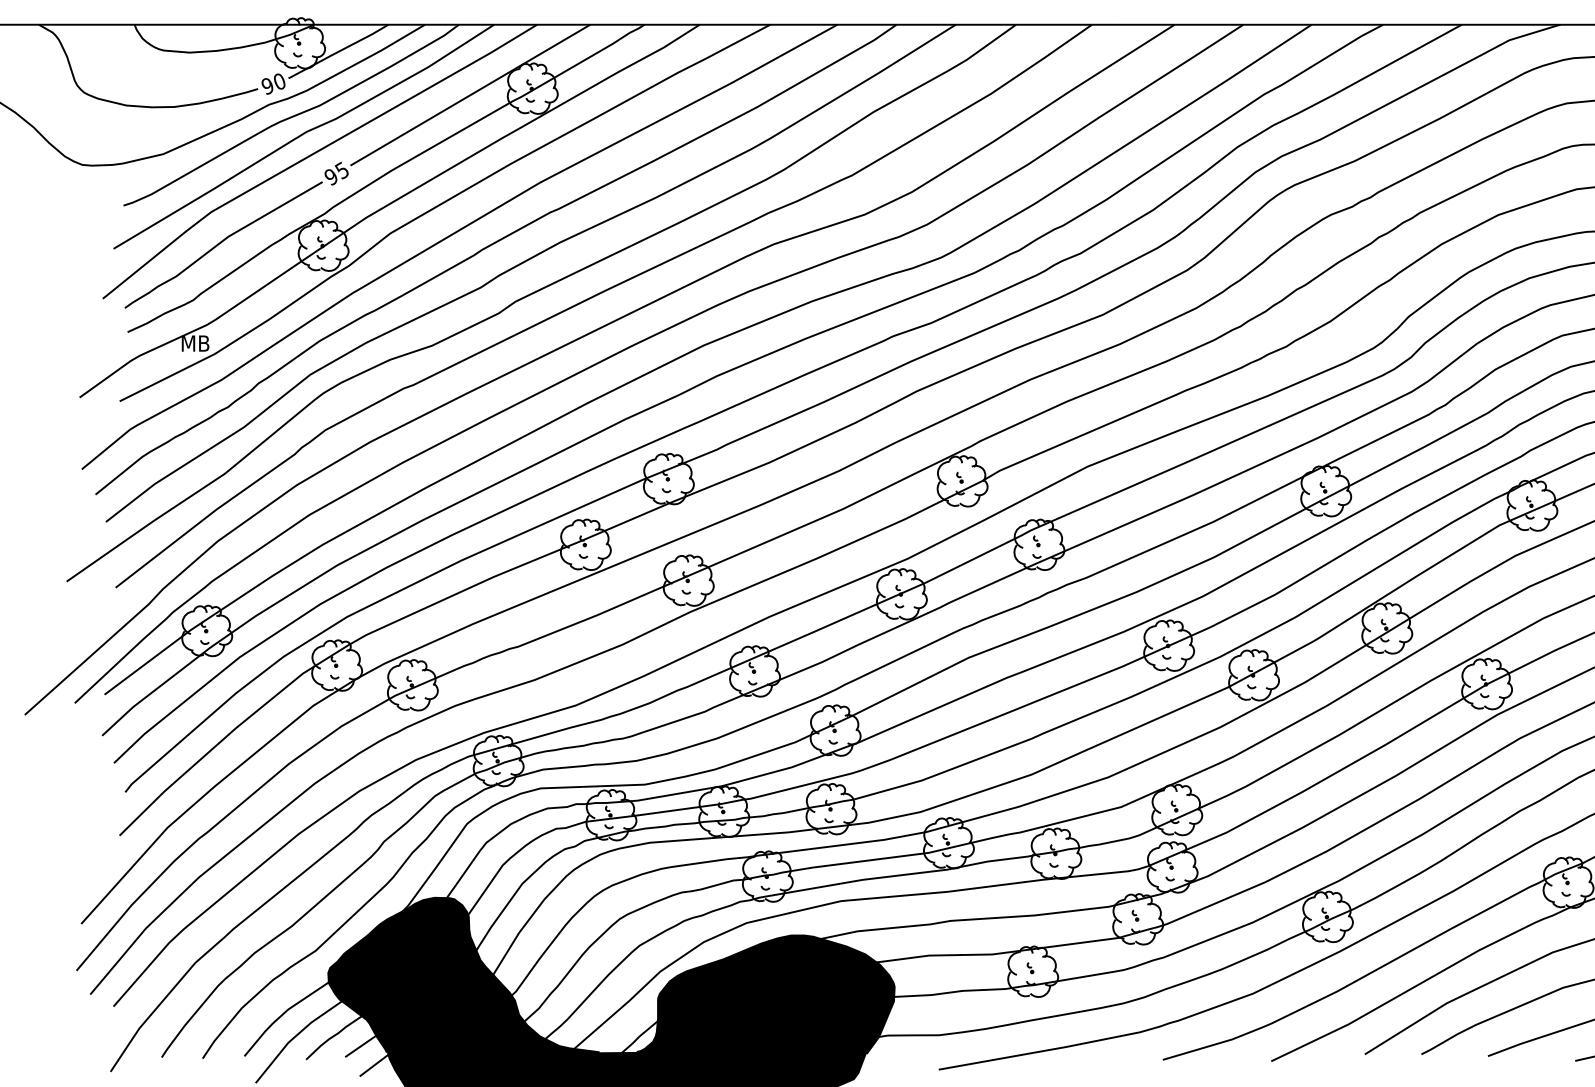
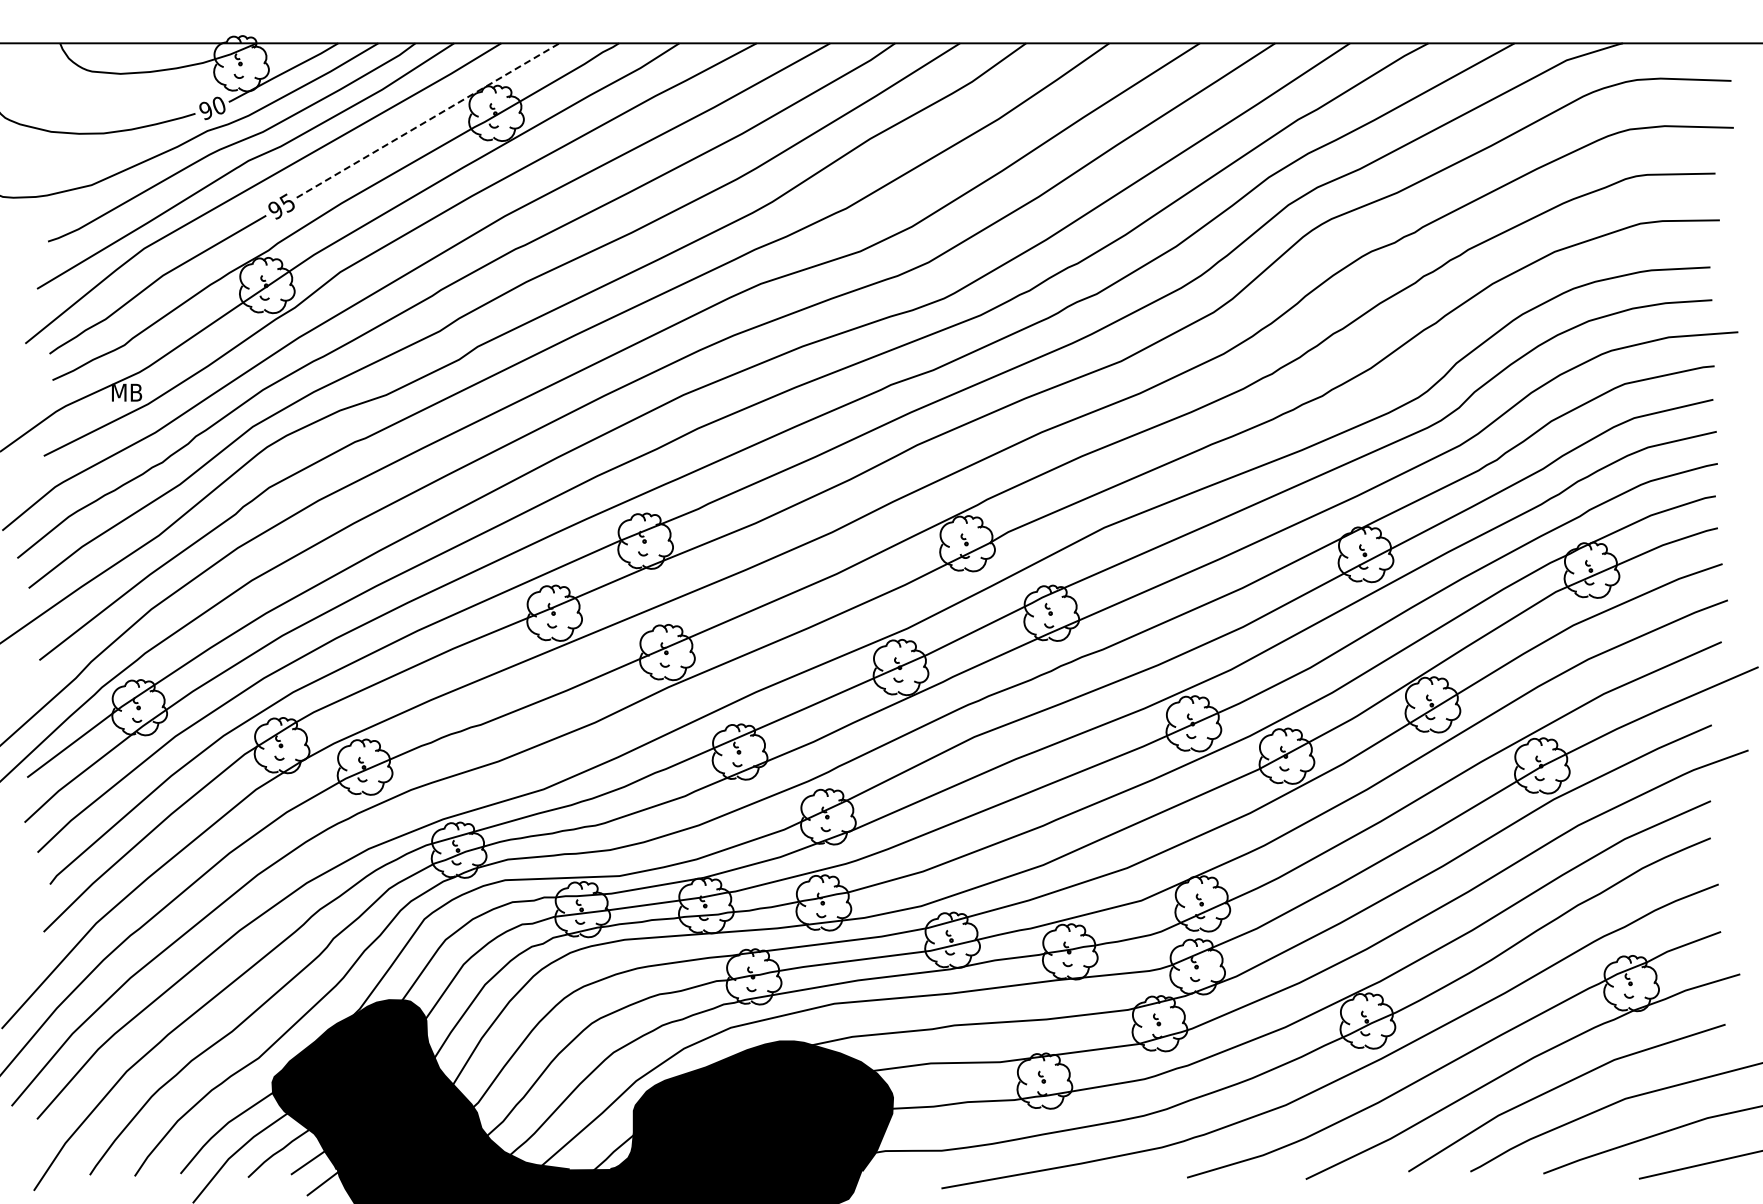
line: (470, 95) -> (428, 120), solid -> dashed

